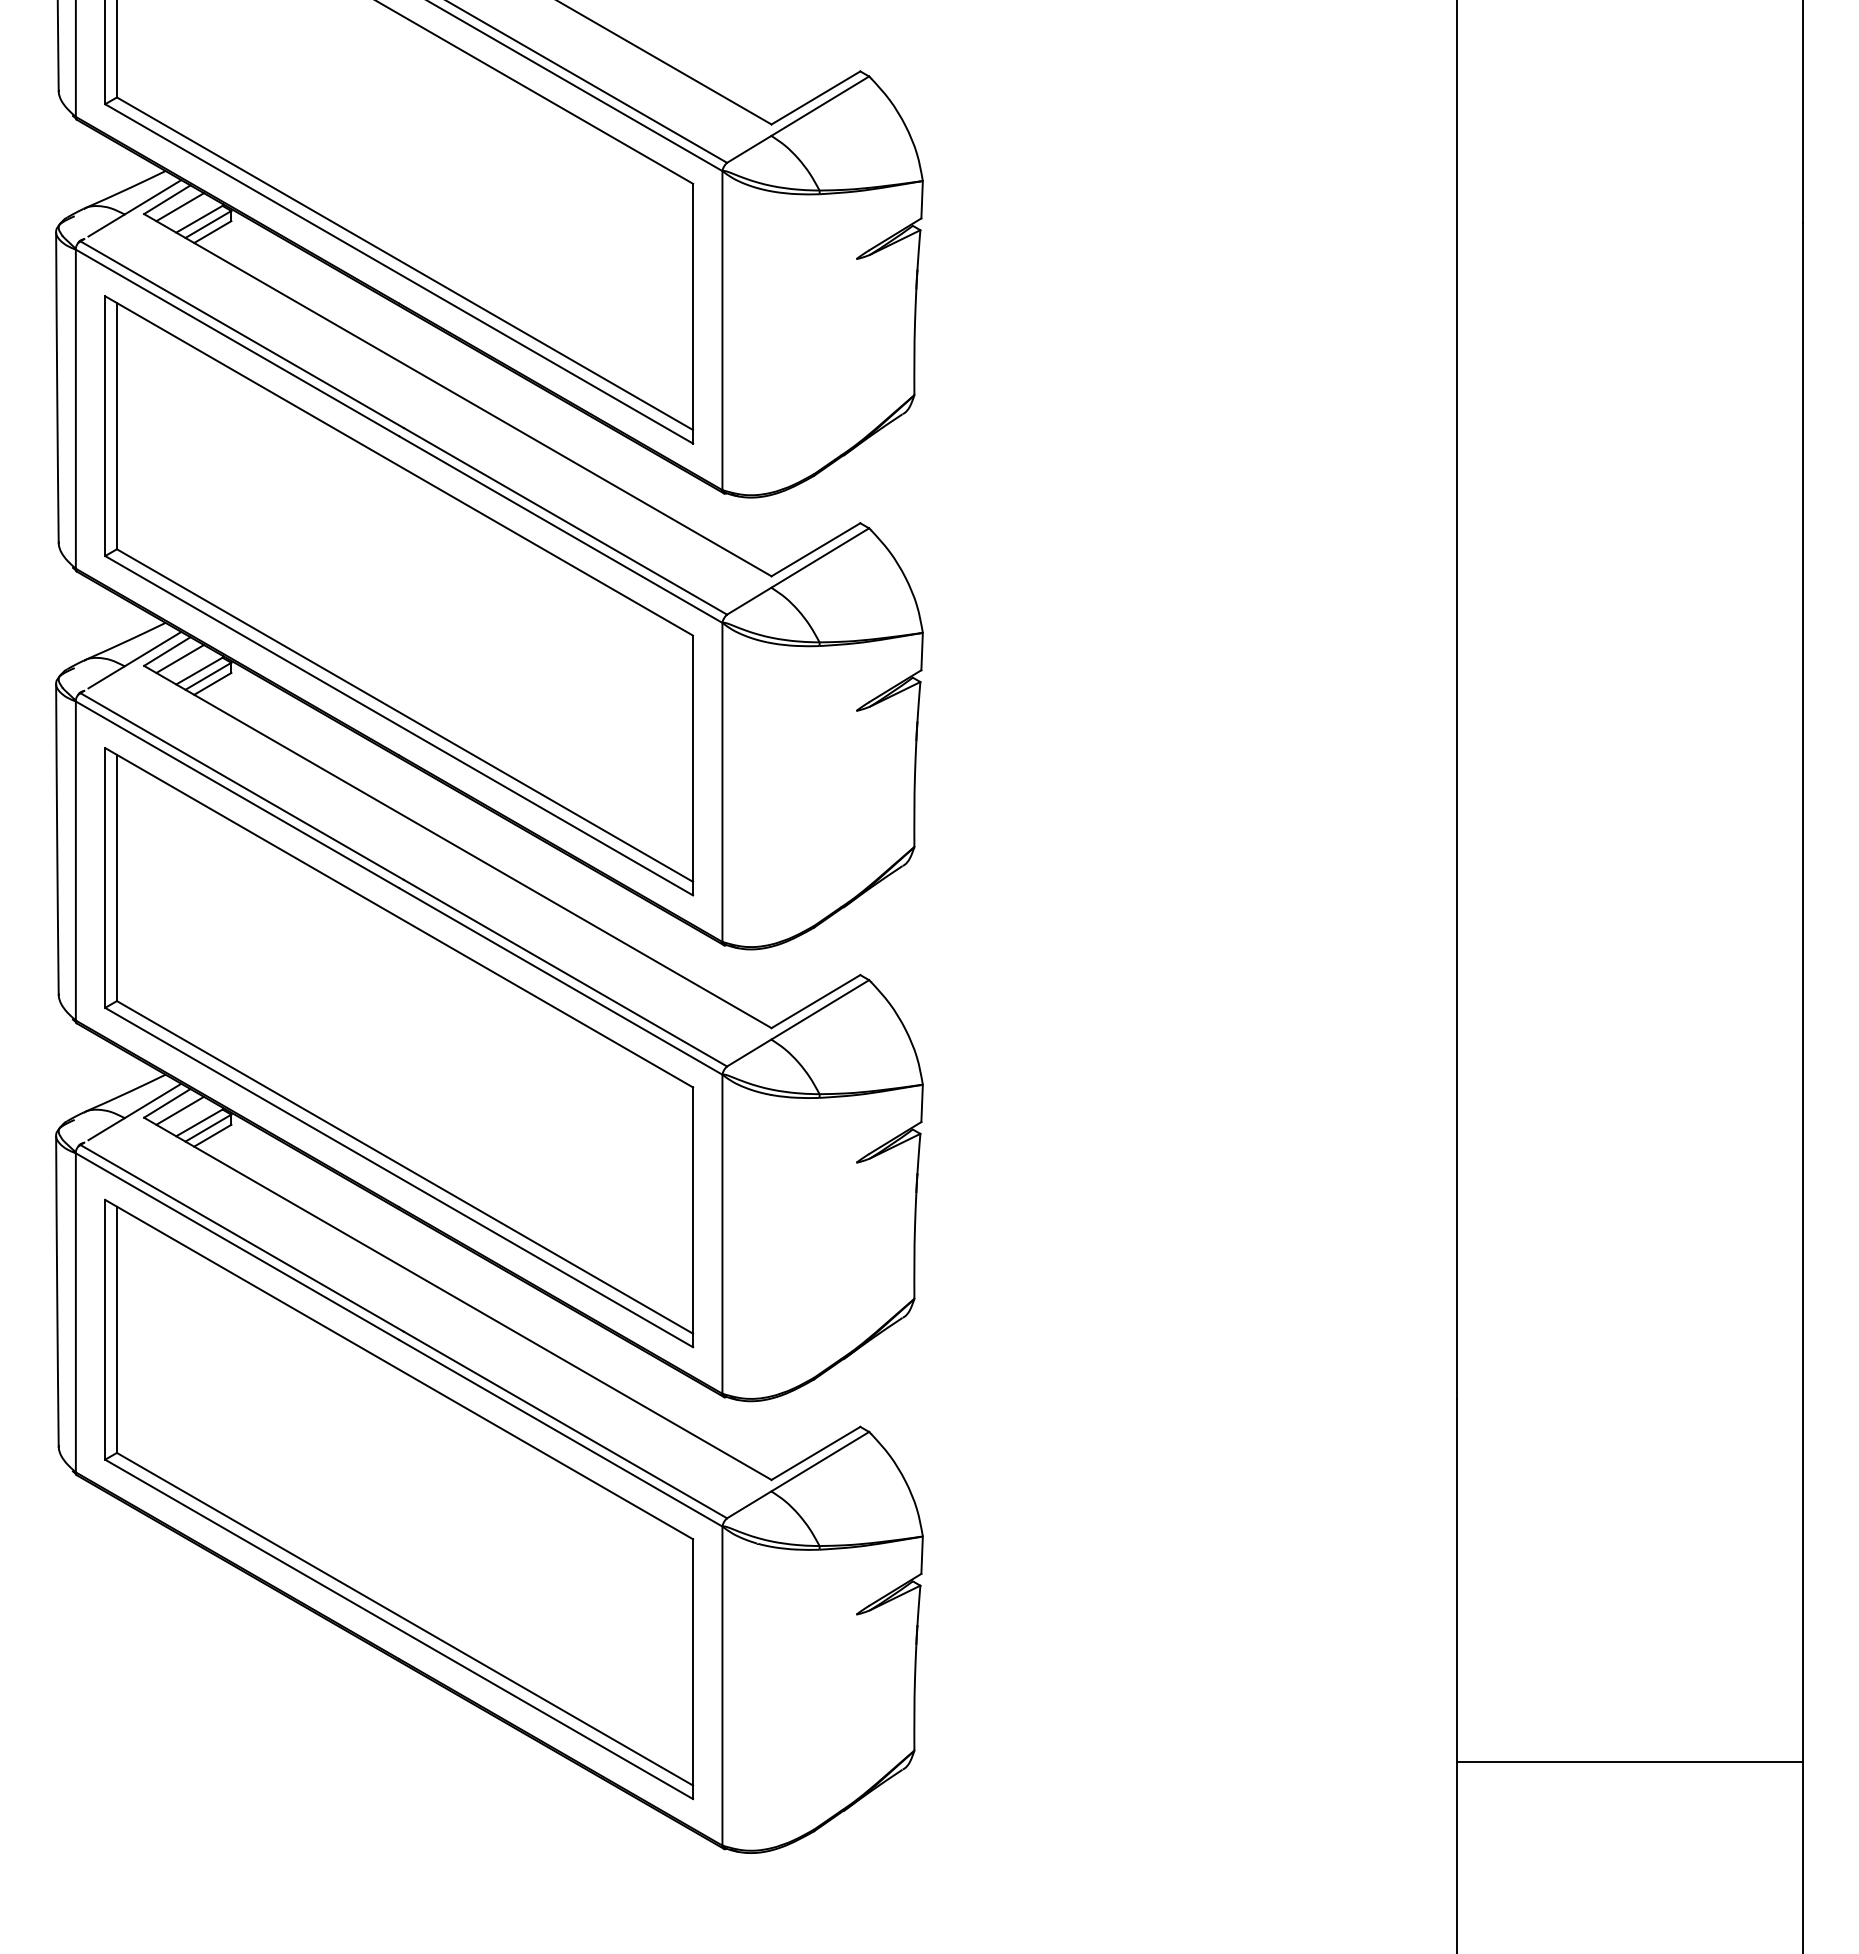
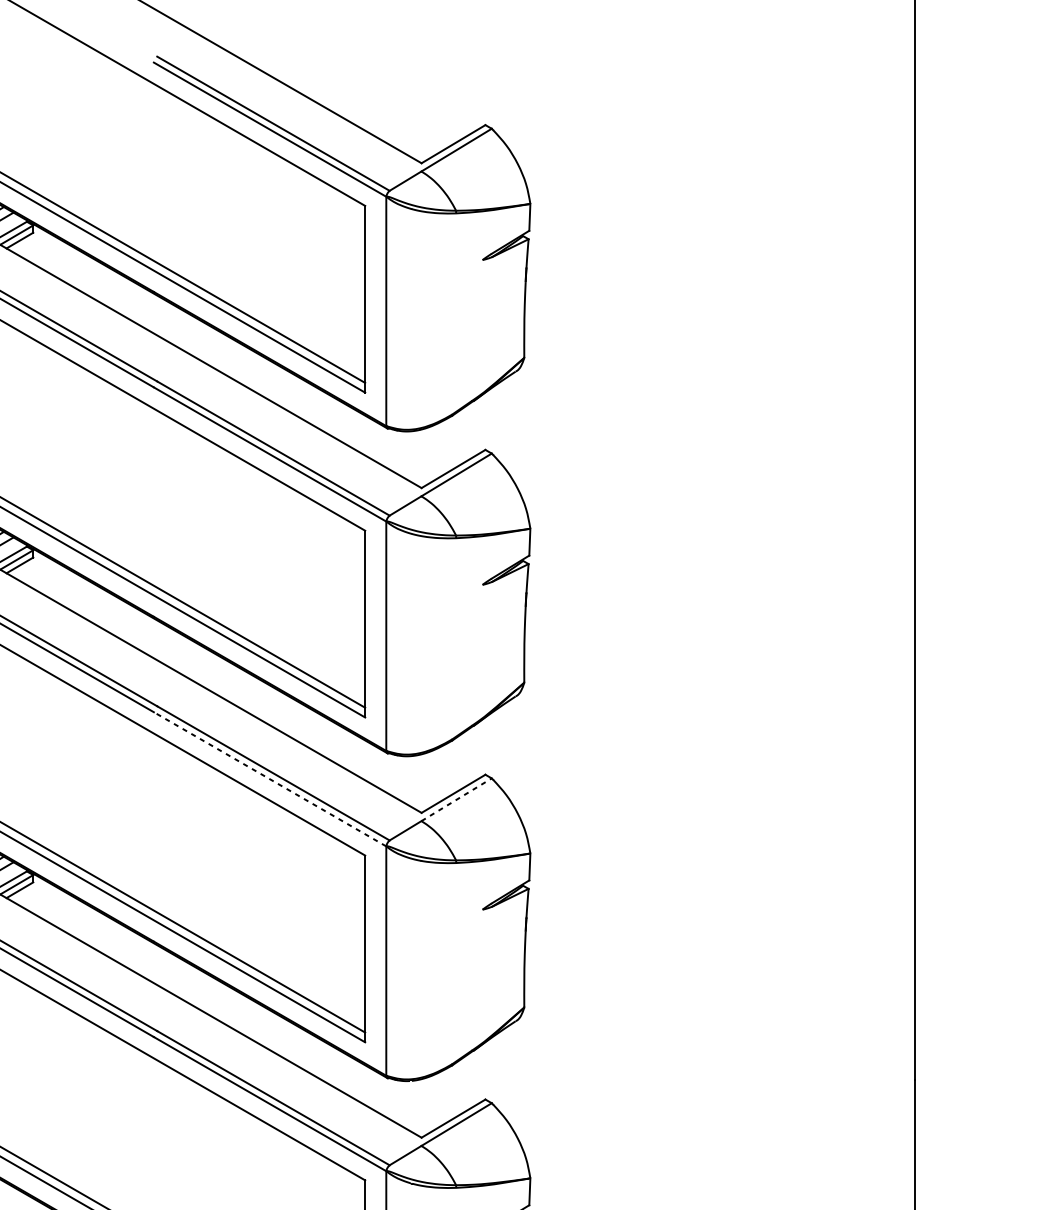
line: (560, 981) -> (269, 779), solid -> dashed
line: (820, 1009) -> (456, 799), solid -> dashed

